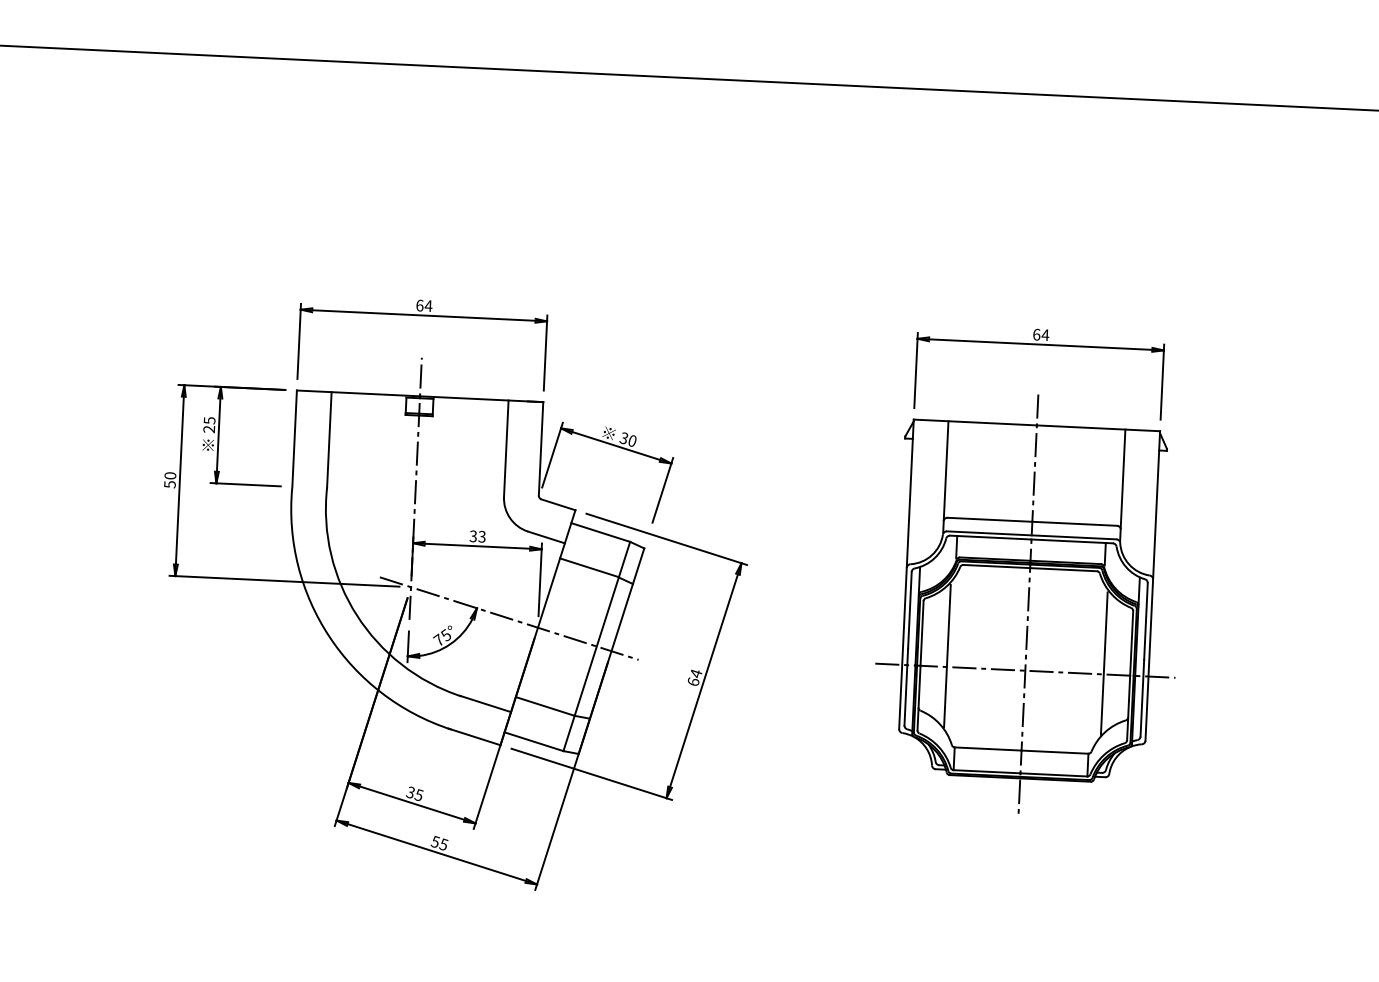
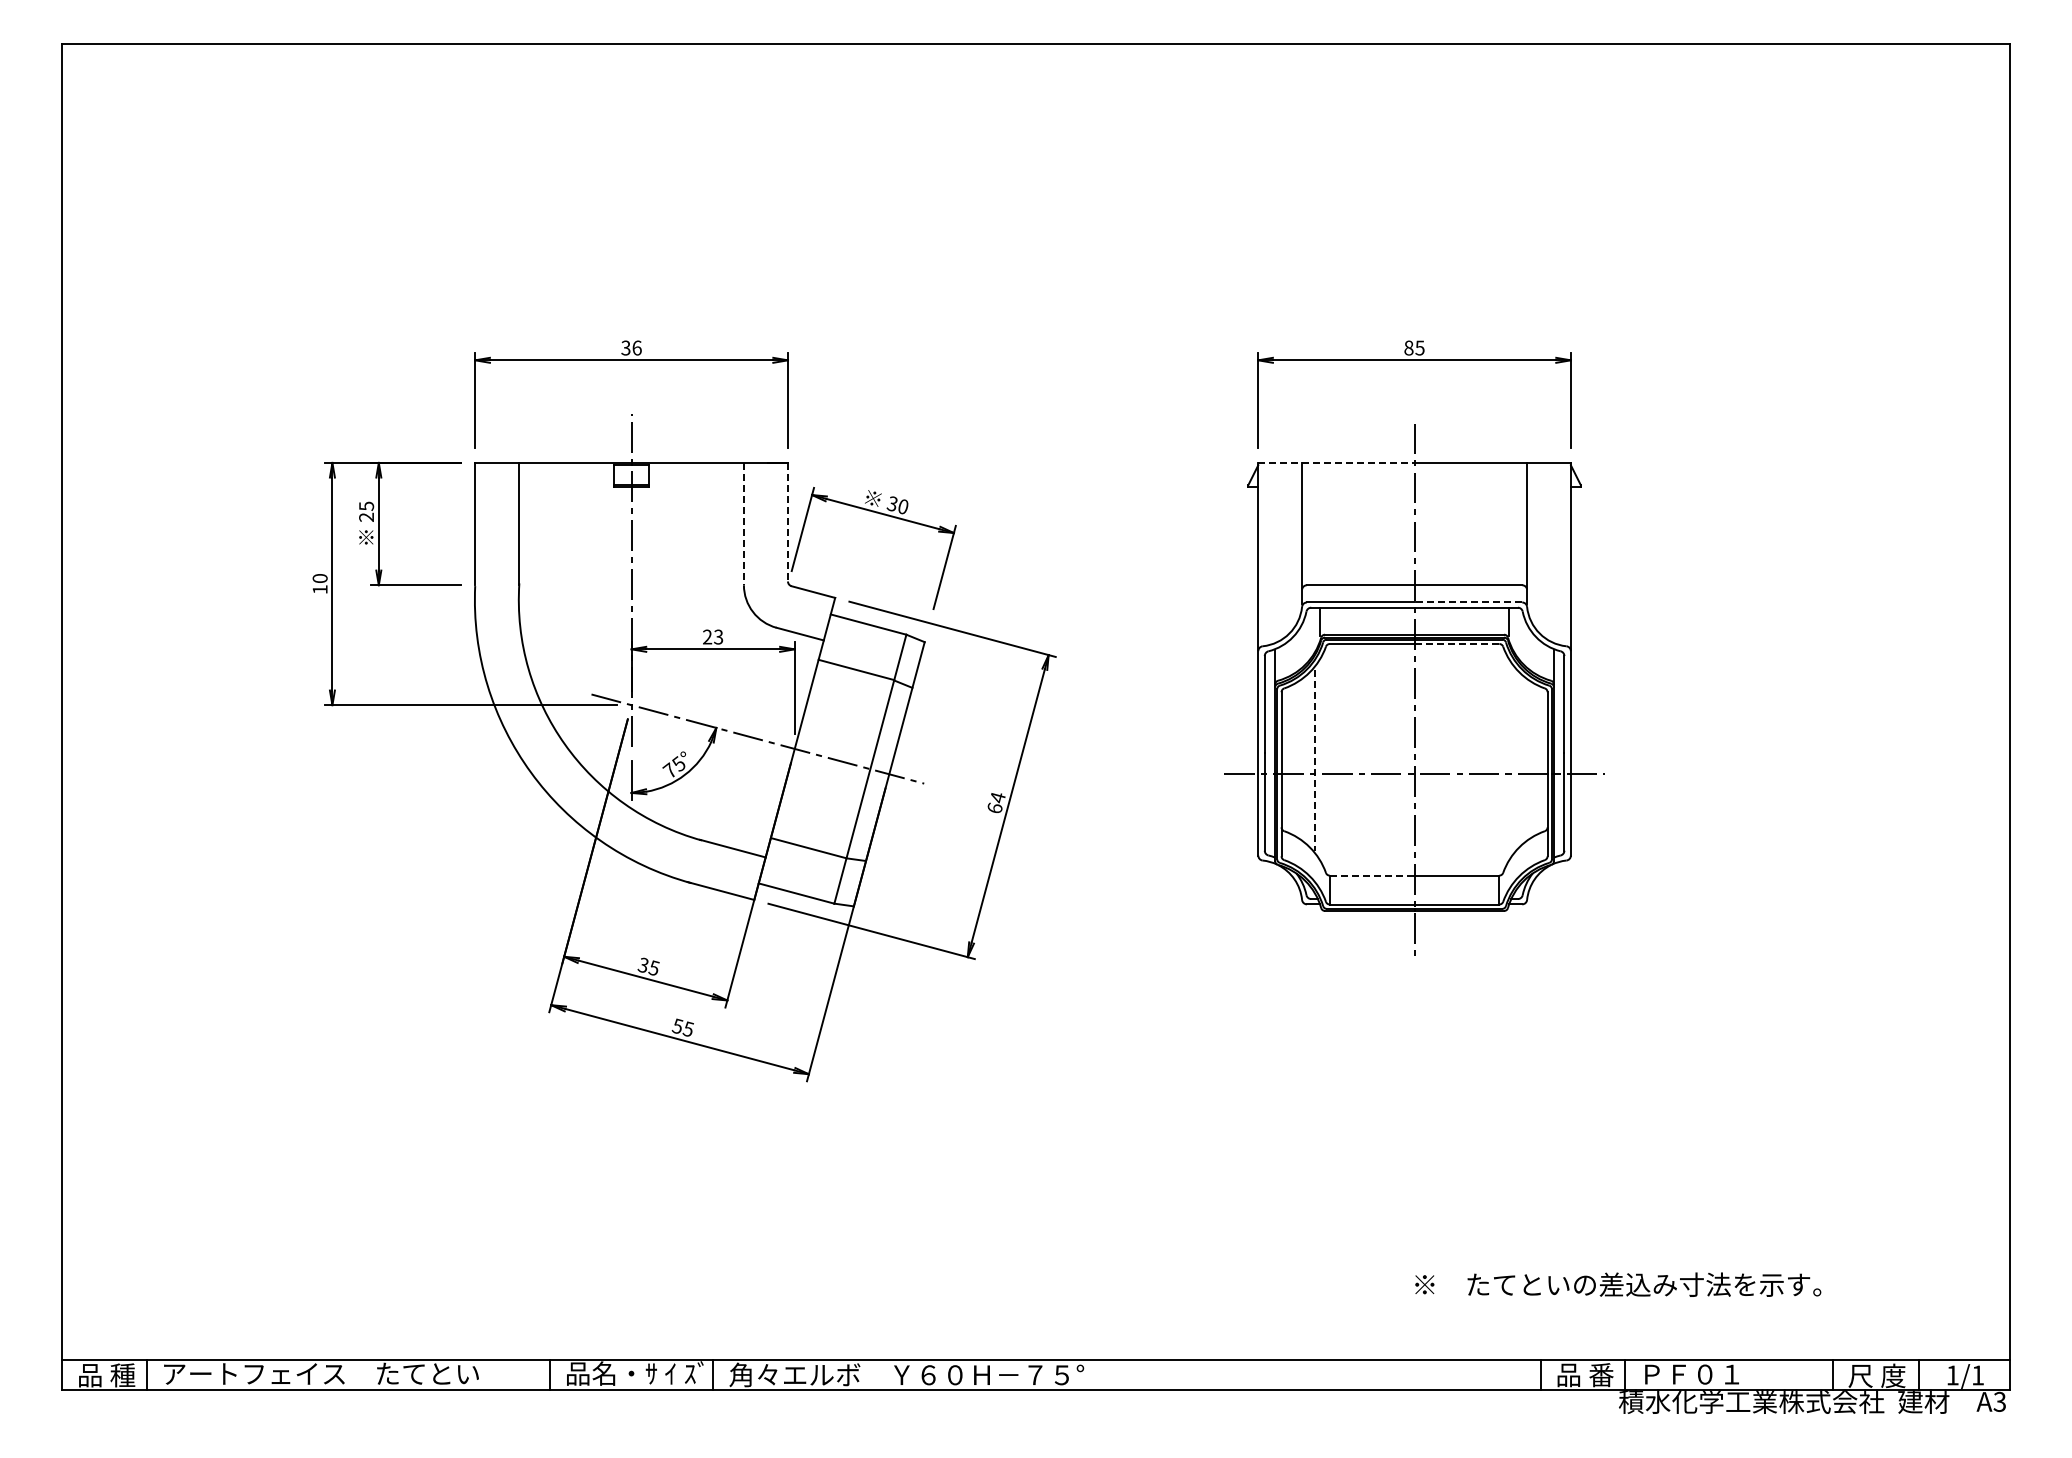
text: (424, 305) -> (631, 347), 64 -> 36
text: (1041, 334) -> (1414, 347), 64 -> 85
line: (975, 422) -> (1336, 462), solid -> dashed
line: (505, 449) -> (743, 524), solid -> dashed
line: (540, 449) -> (787, 522), solid -> dashed
text: (169, 484) -> (319, 589), 50 -> 10
text: (473, 536) -> (707, 637), 33 -> 23
line: (1074, 537) -> (1468, 602), solid -> dashed
line: (1063, 570) -> (1456, 644), solid -> dashed
line: (947, 656) -> (1315, 761), solid -> dashed
line: (1104, 663) -> (1514, 760), removed
line: (988, 748) -> (1372, 875), solid -> dashed

